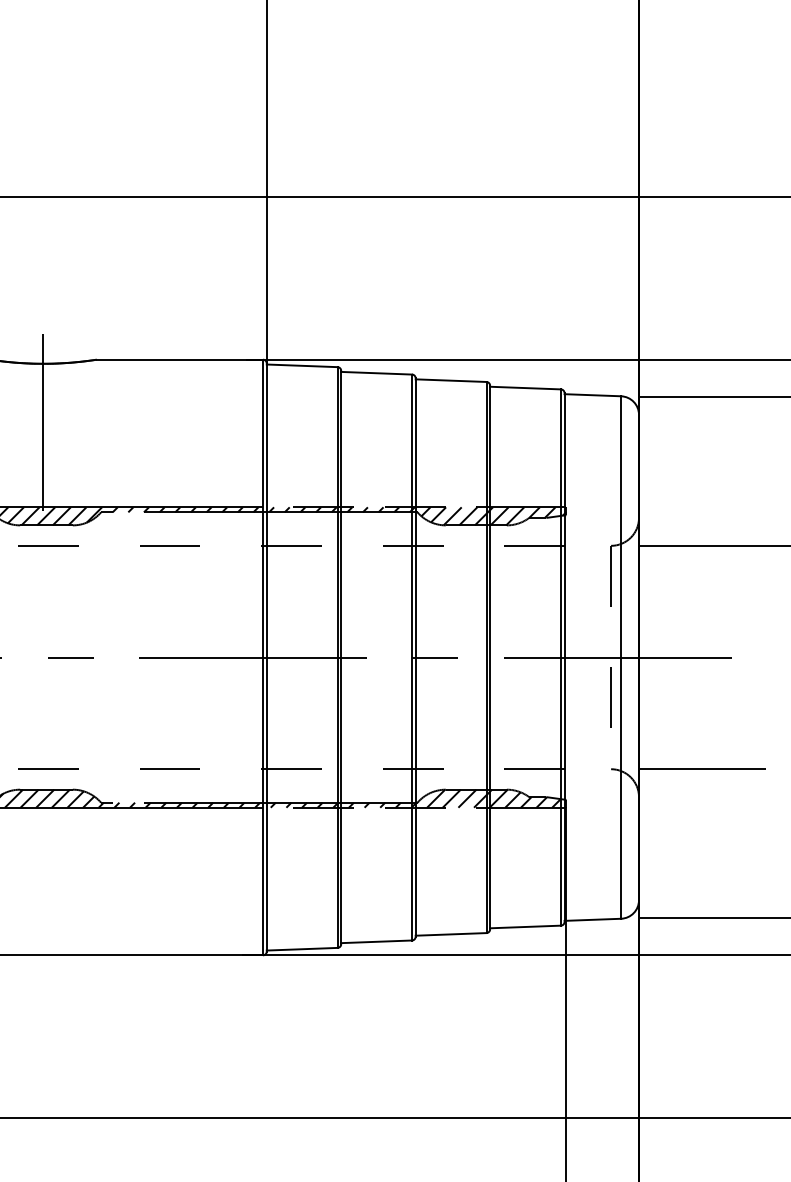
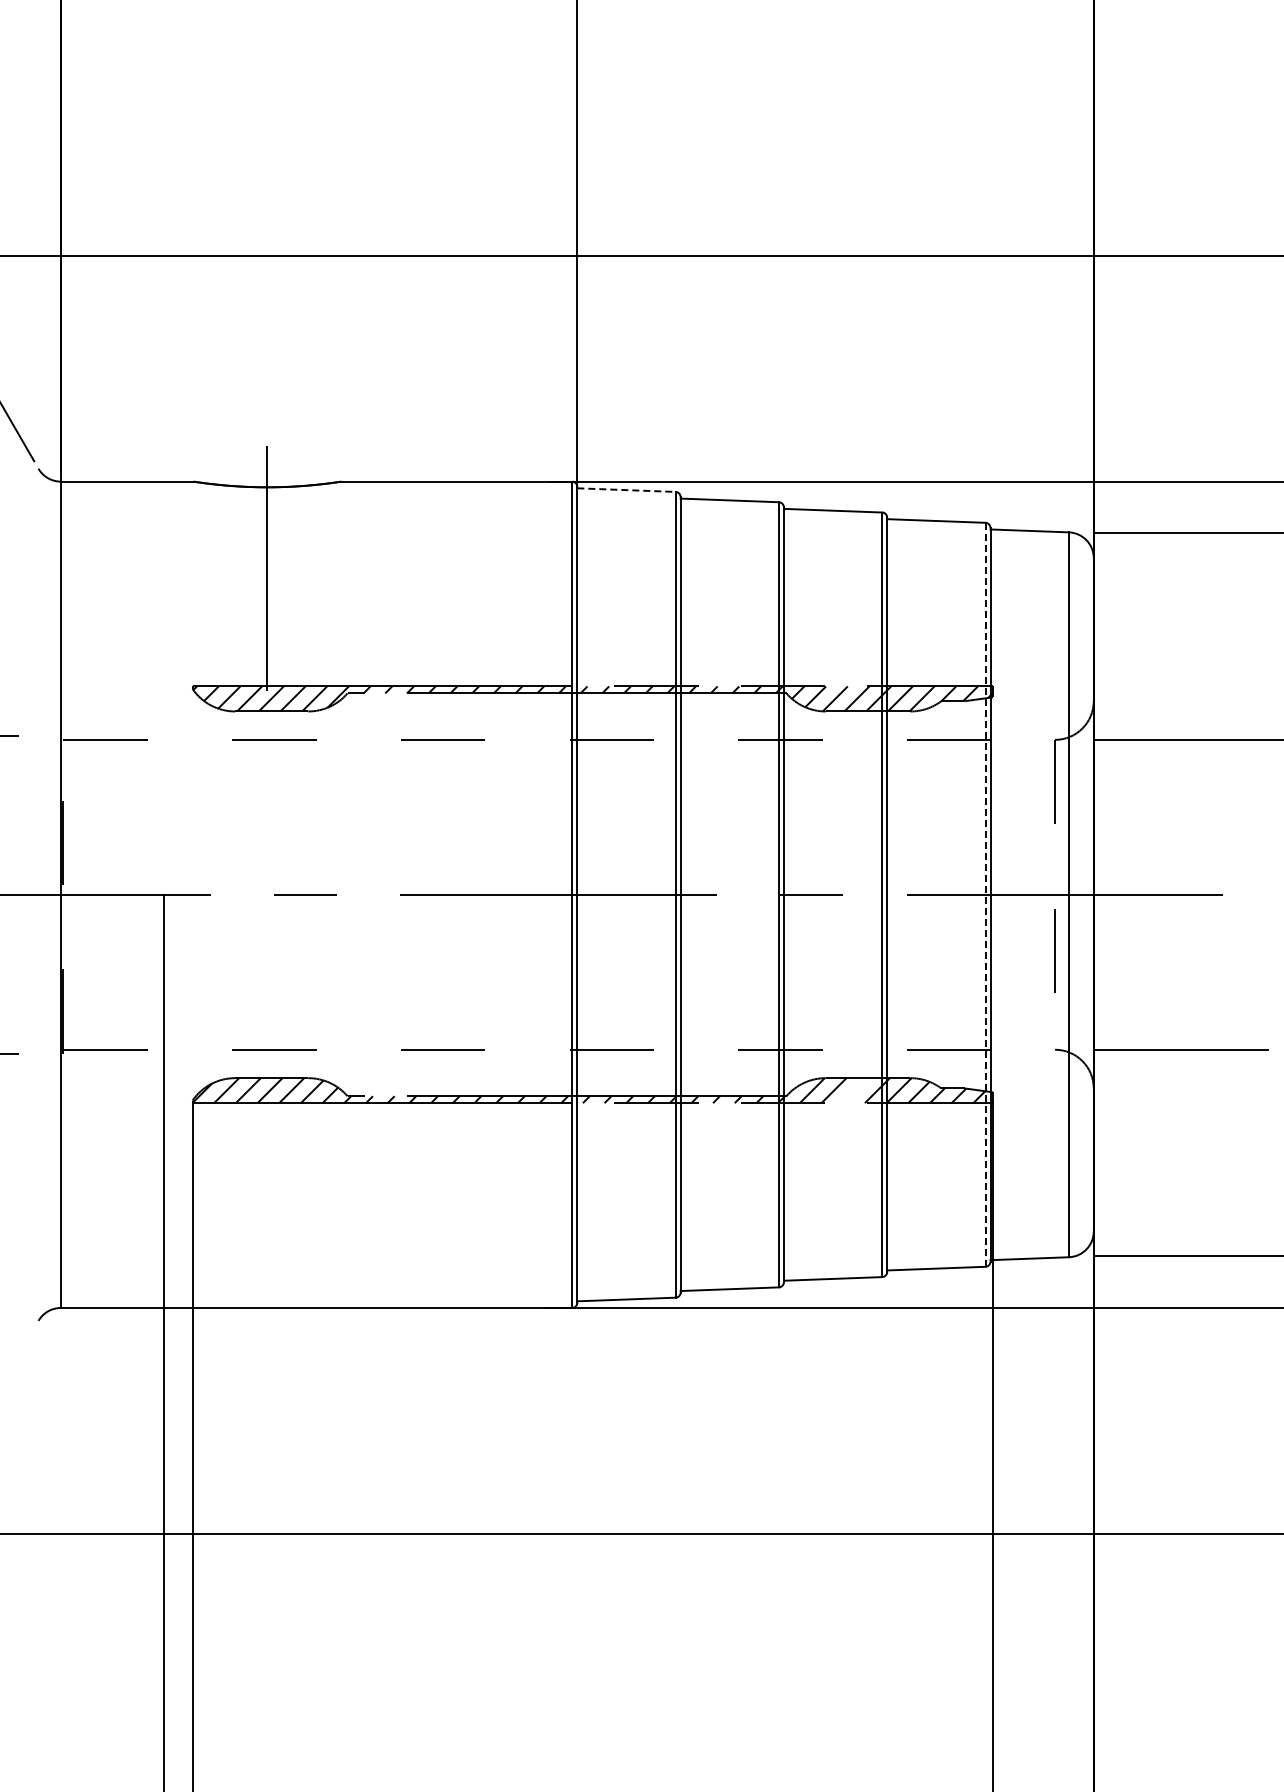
line: (302, 366) -> (626, 490), solid -> dashed
line: (560, 657) -> (985, 894), solid -> dashed
line: (467, 798) -> (855, 1090), removed

